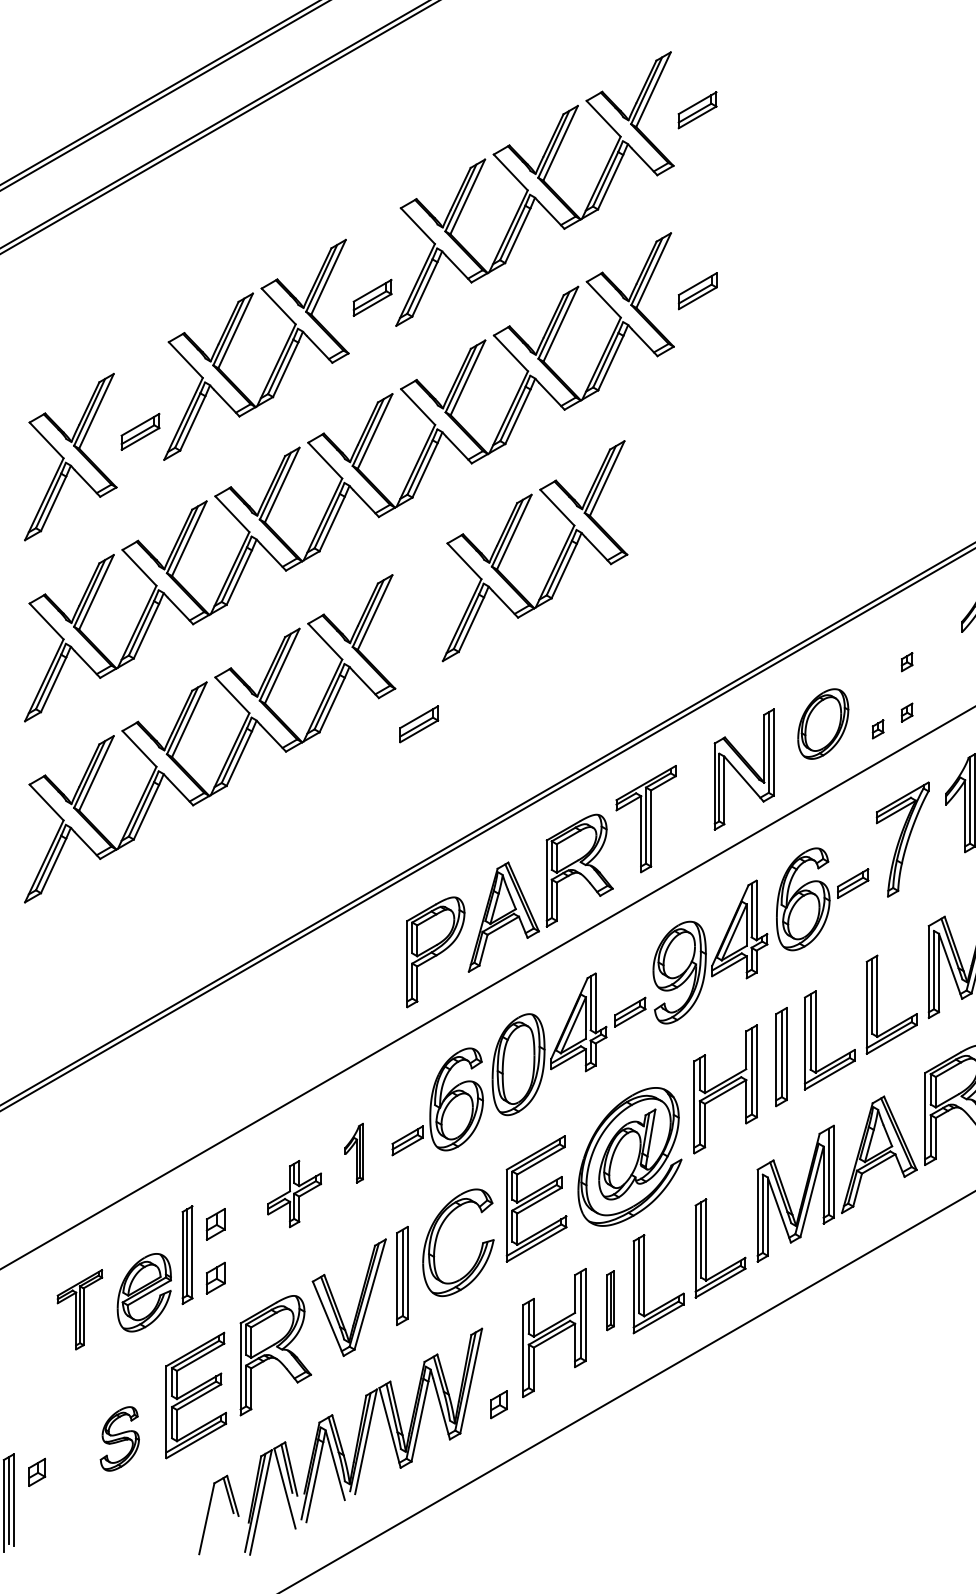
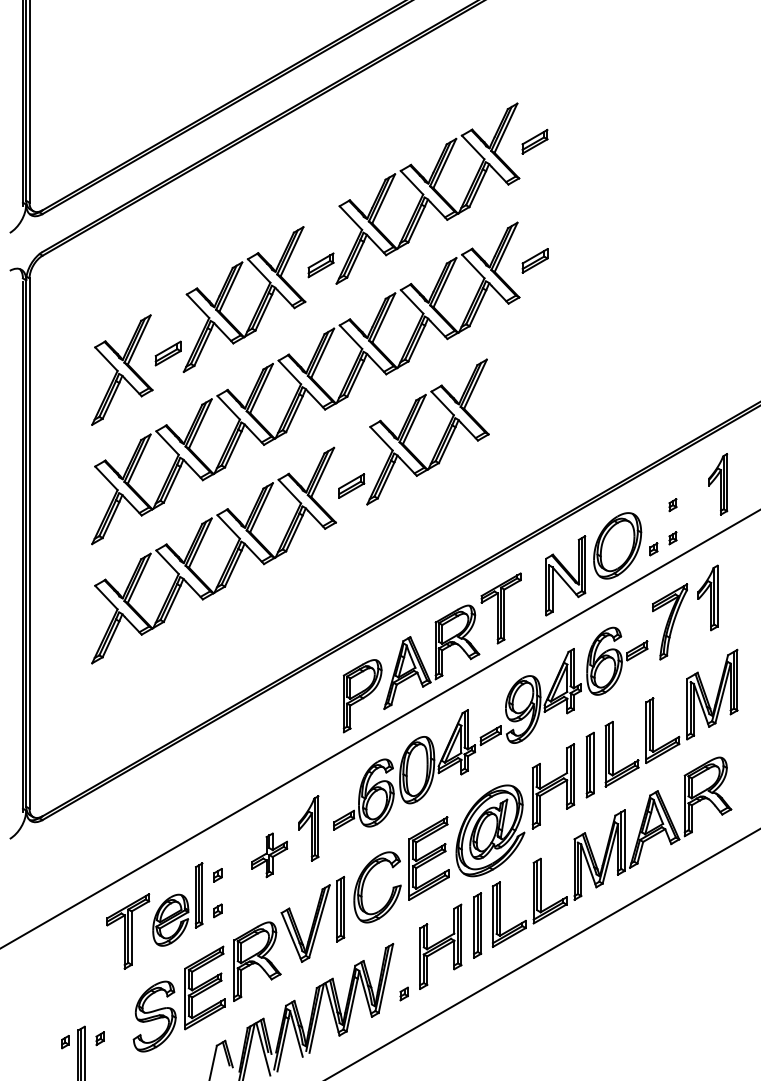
part: (418, 723) -> (351, 485), moved
part: (822, 723) -> (617, 545), size x1.43
part: (353, 1153) -> (308, 828), size x1.67
part: (215, 1224) -> (217, 875), size x0.62
part: (215, 1277) -> (217, 910), size x0.62
part: (610, 1300) -> (477, 925), size x1.67
part: (80, 1309) -> (128, 931), size x1.43
part: (497, 1403) -> (403, 993), size x0.71
part: (119, 1438) -> (154, 1016), size x1.67
part: (36, 1472) -> (99, 1038), size x0.71

